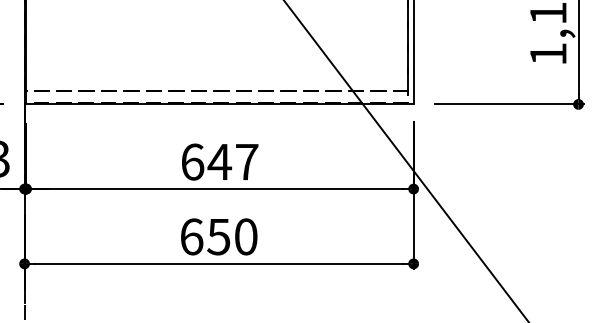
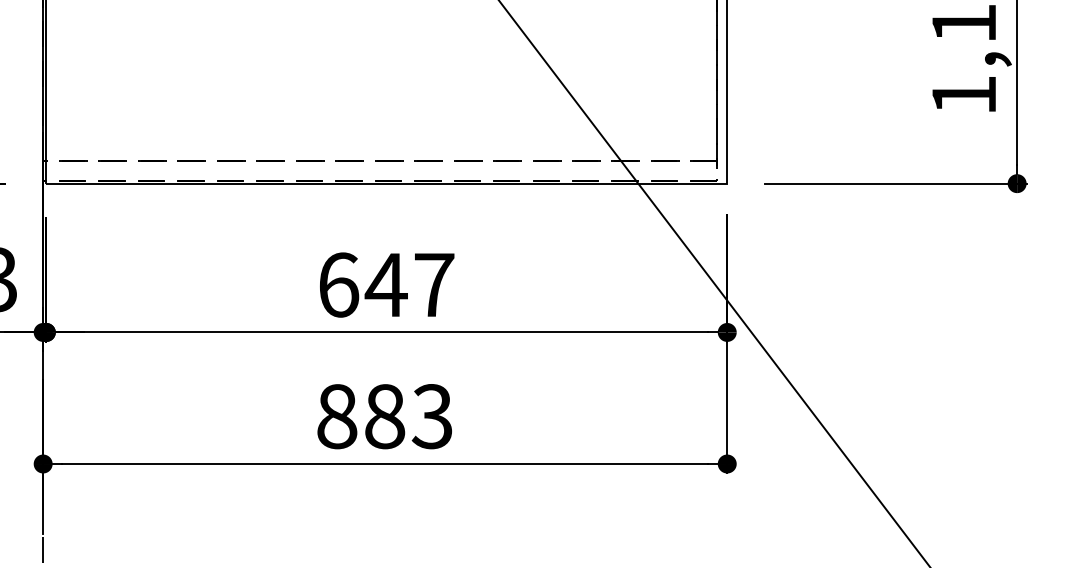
text: (218, 236) -> (384, 415), 650 -> 883

